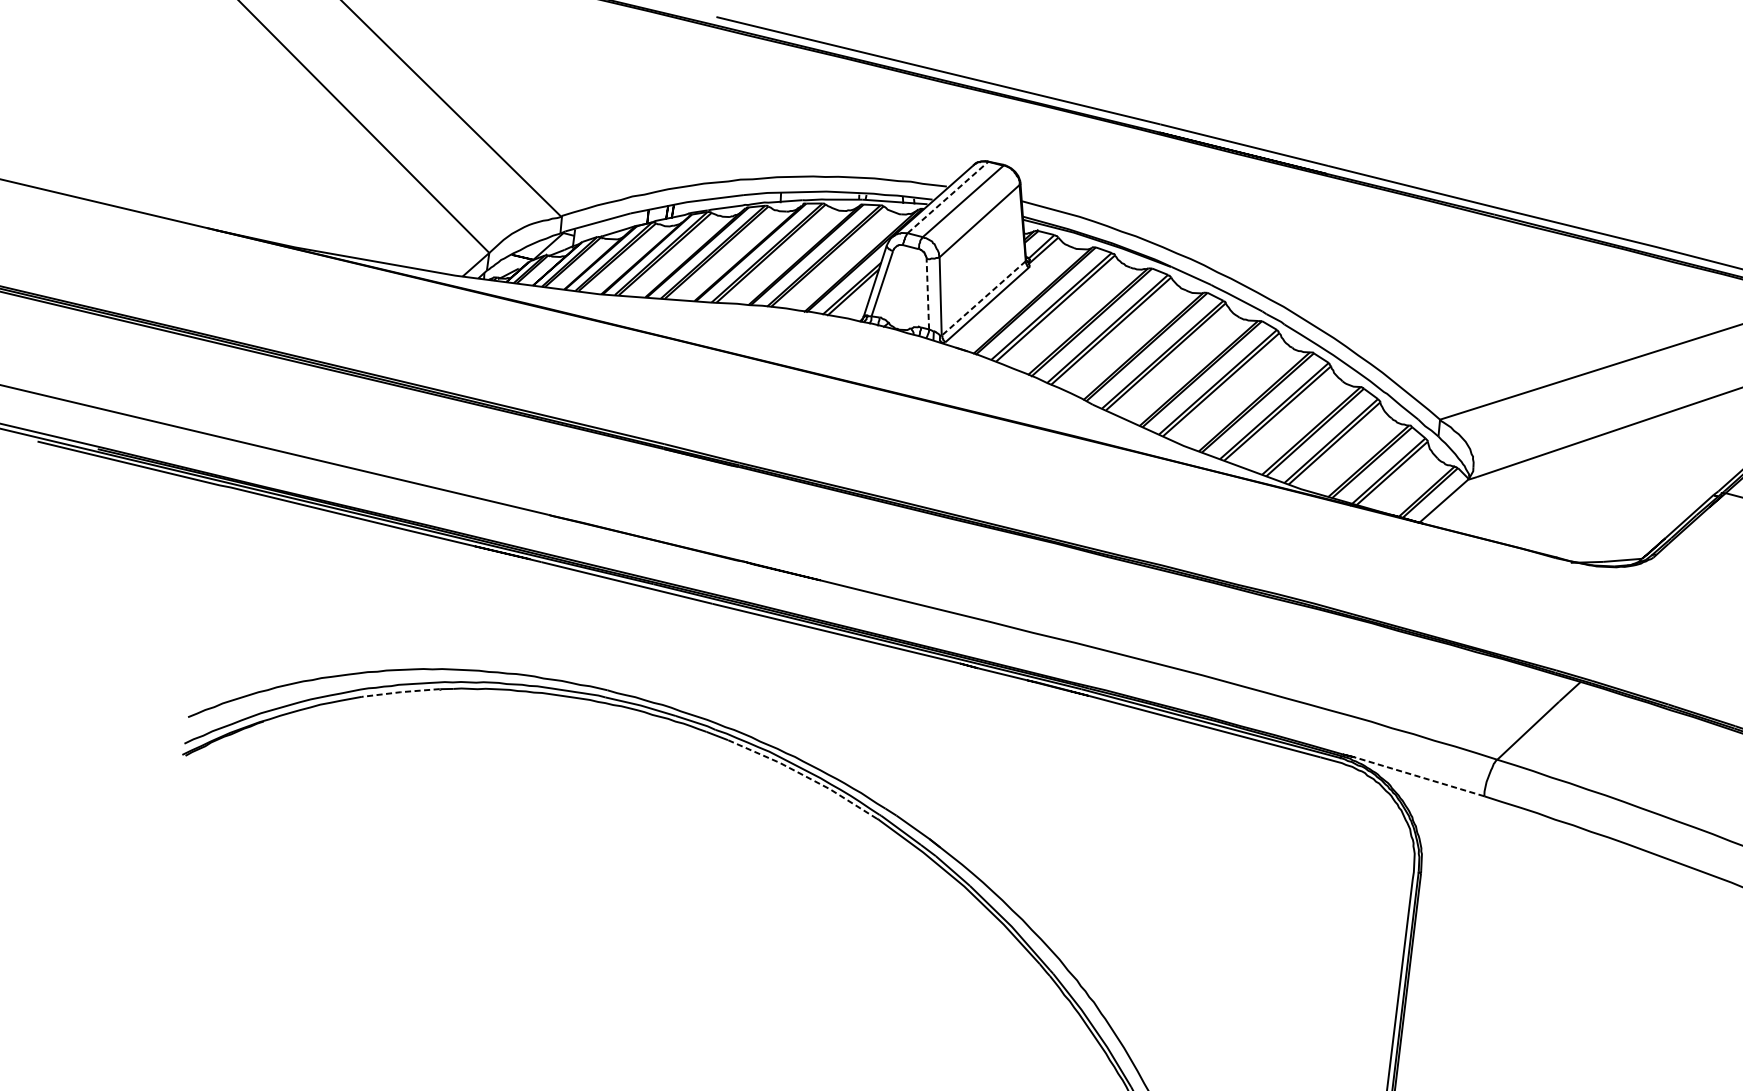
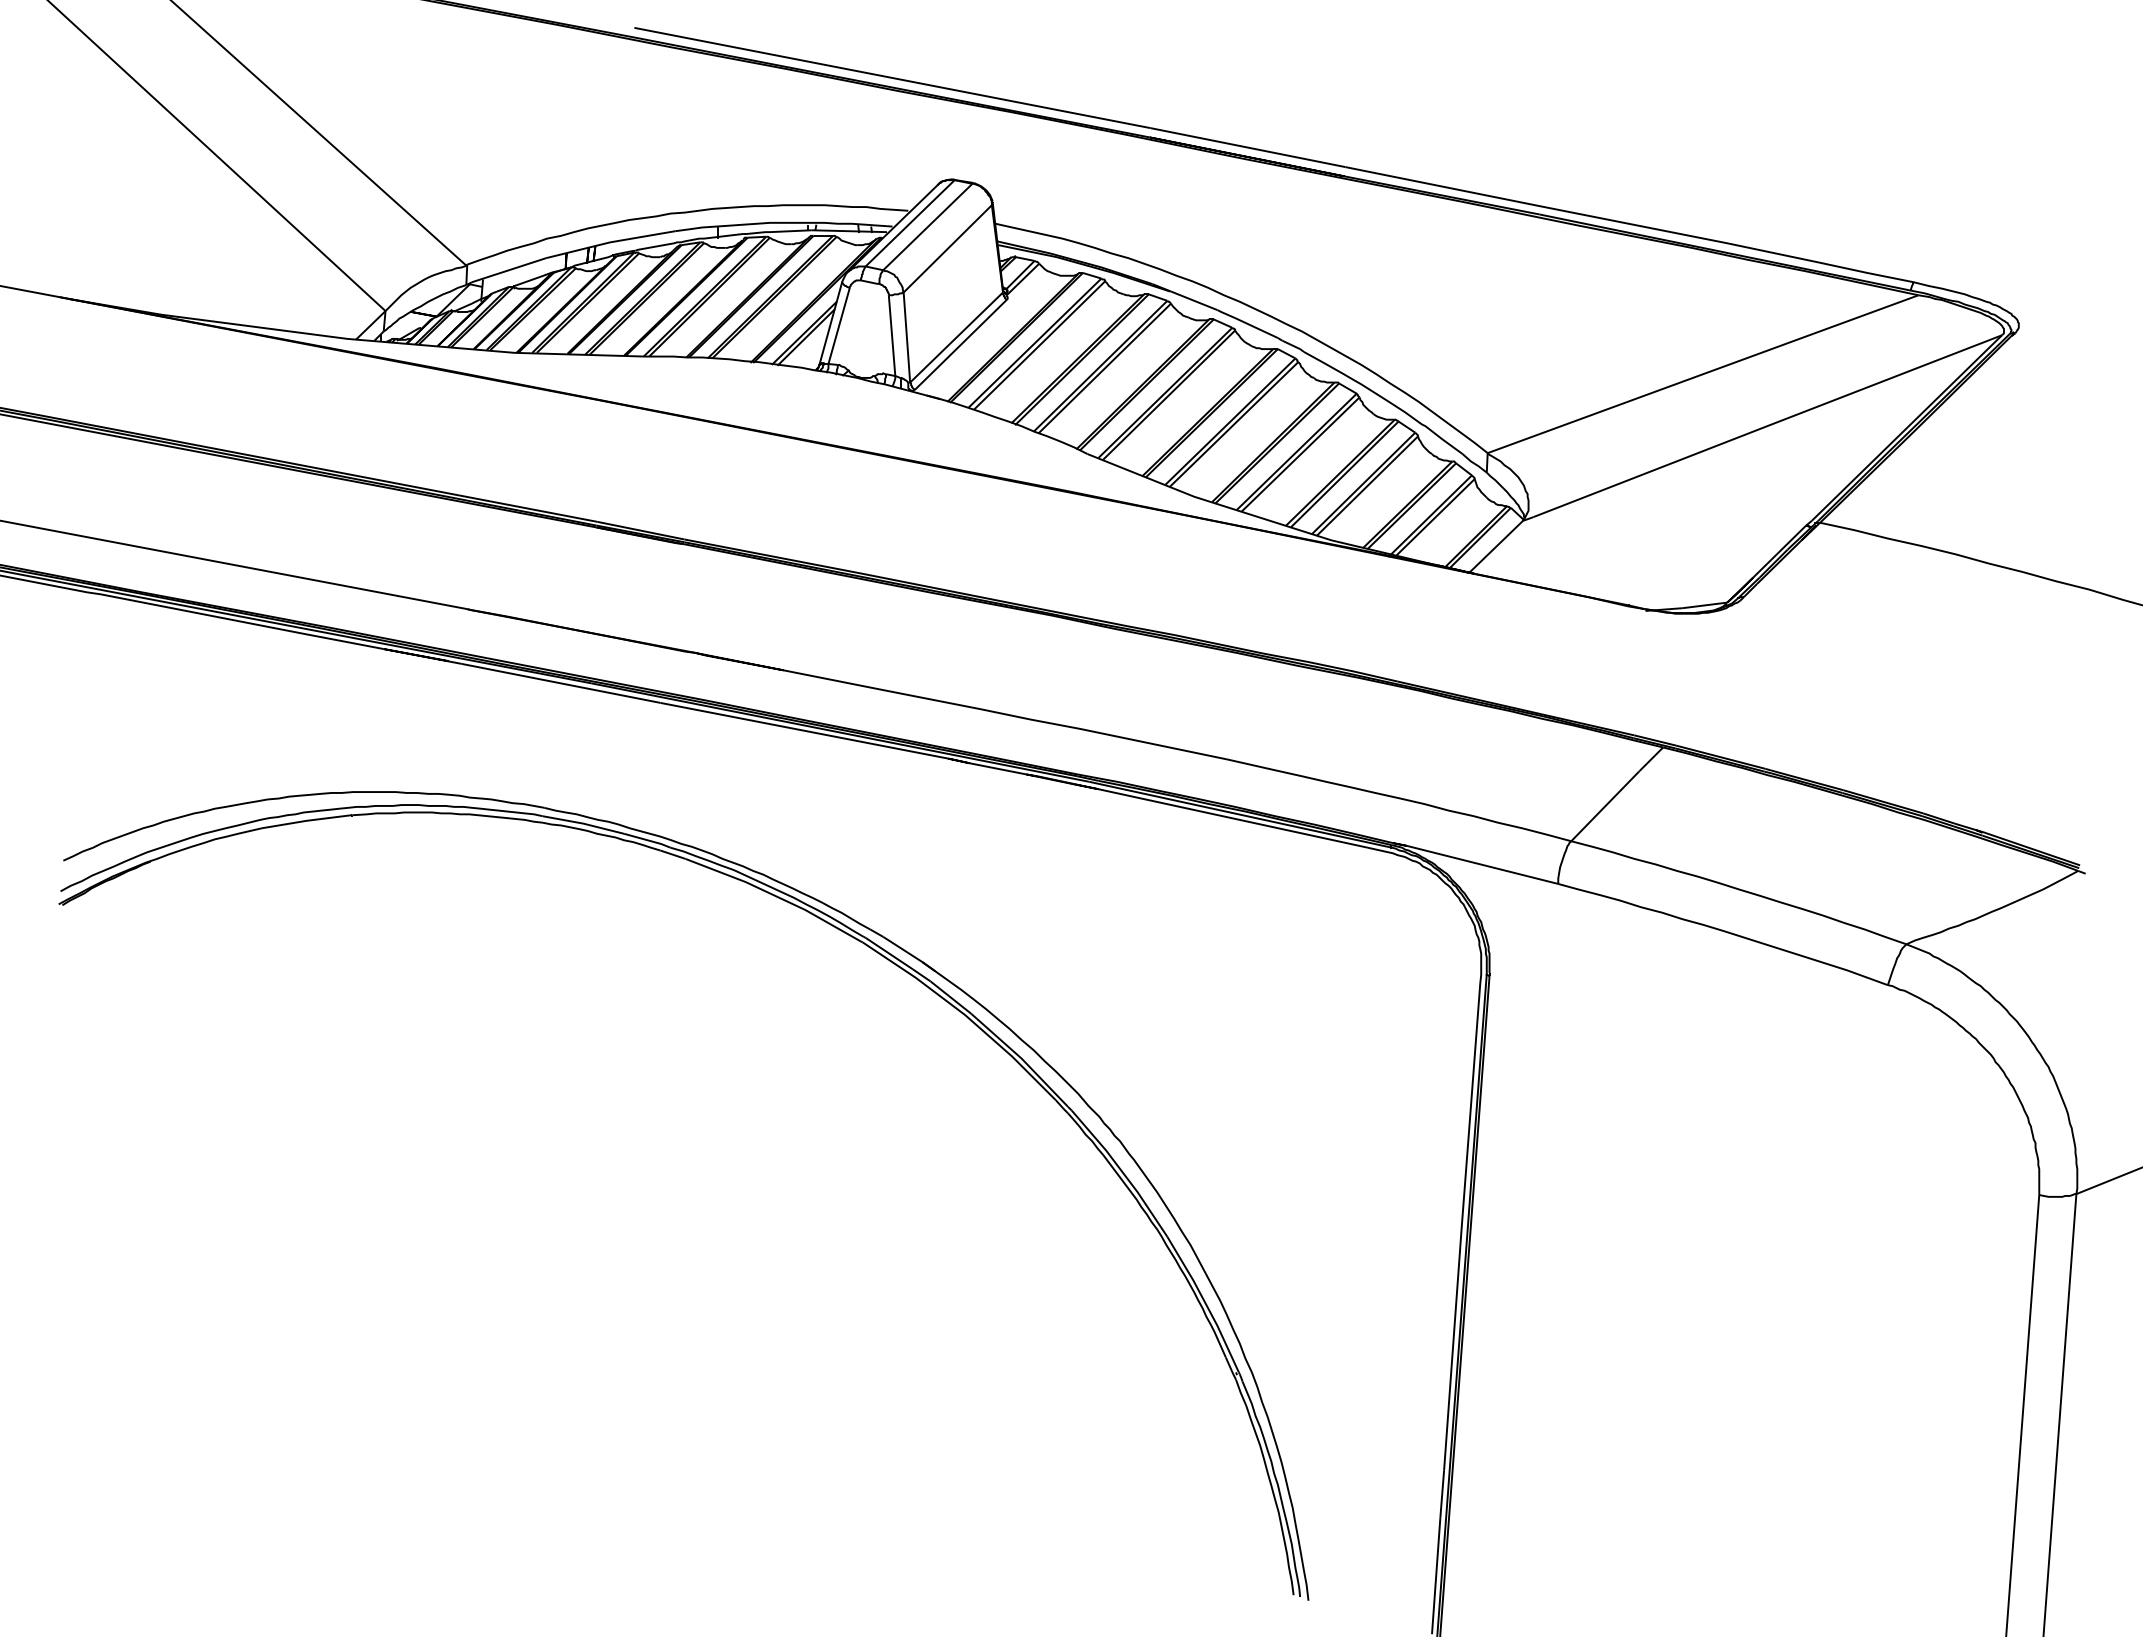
line: (948, 196) -> (910, 222), dashed -> solid
line: (928, 294) -> (892, 335), dashed -> solid
line: (983, 298) -> (956, 337), dashed -> solid
line: (400, 691) -> (306, 820), dashed -> solid
line: (804, 776) -> (775, 896), dashed -> solid
line: (1419, 776) -> (1482, 864), dashed -> solid

